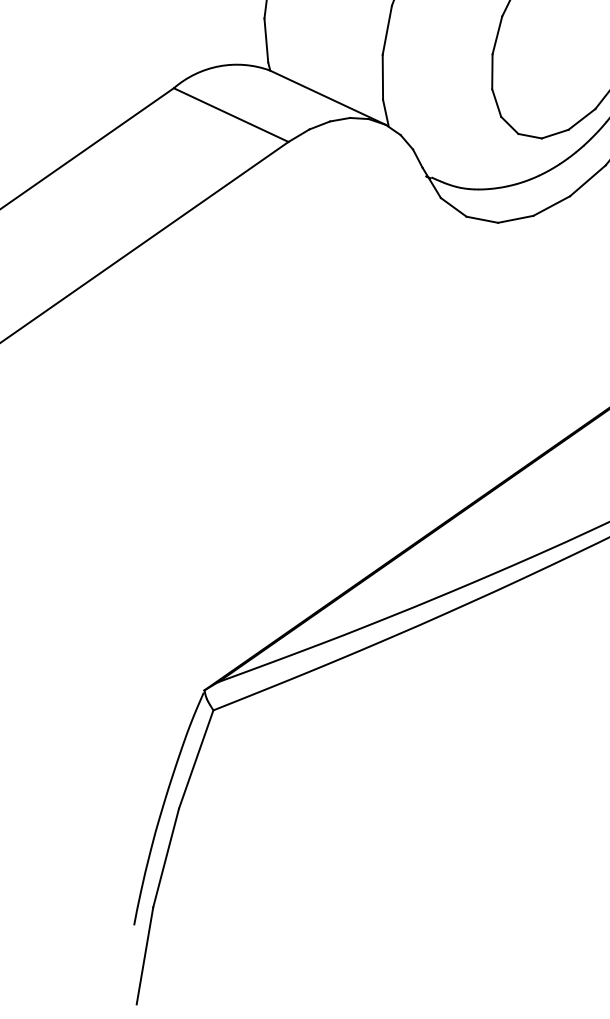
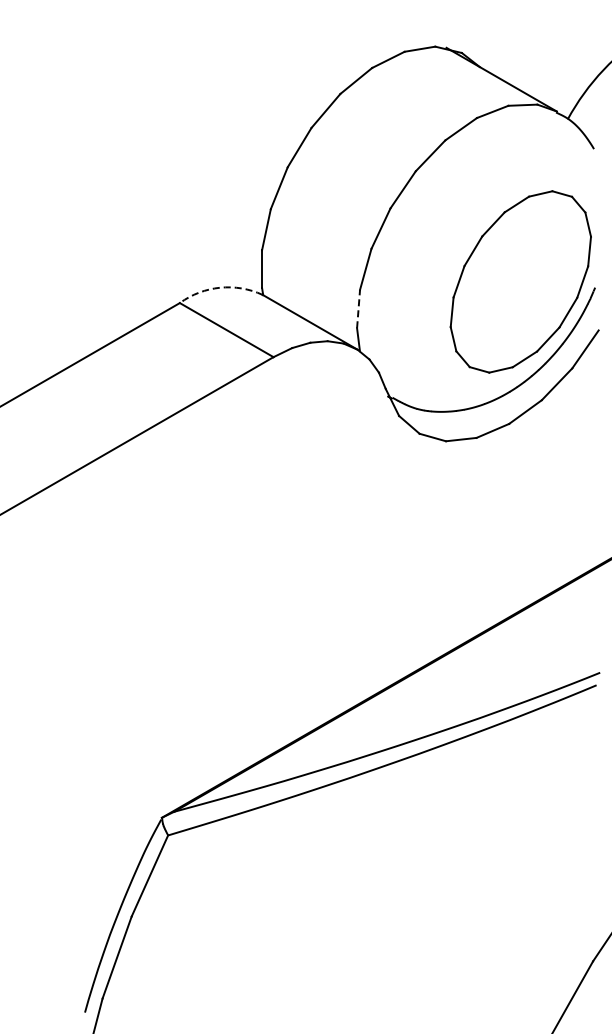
arc: (219, 66) -> (220, 287), solid -> dashed
line: (382, 76) -> (358, 308), solid -> dashed

